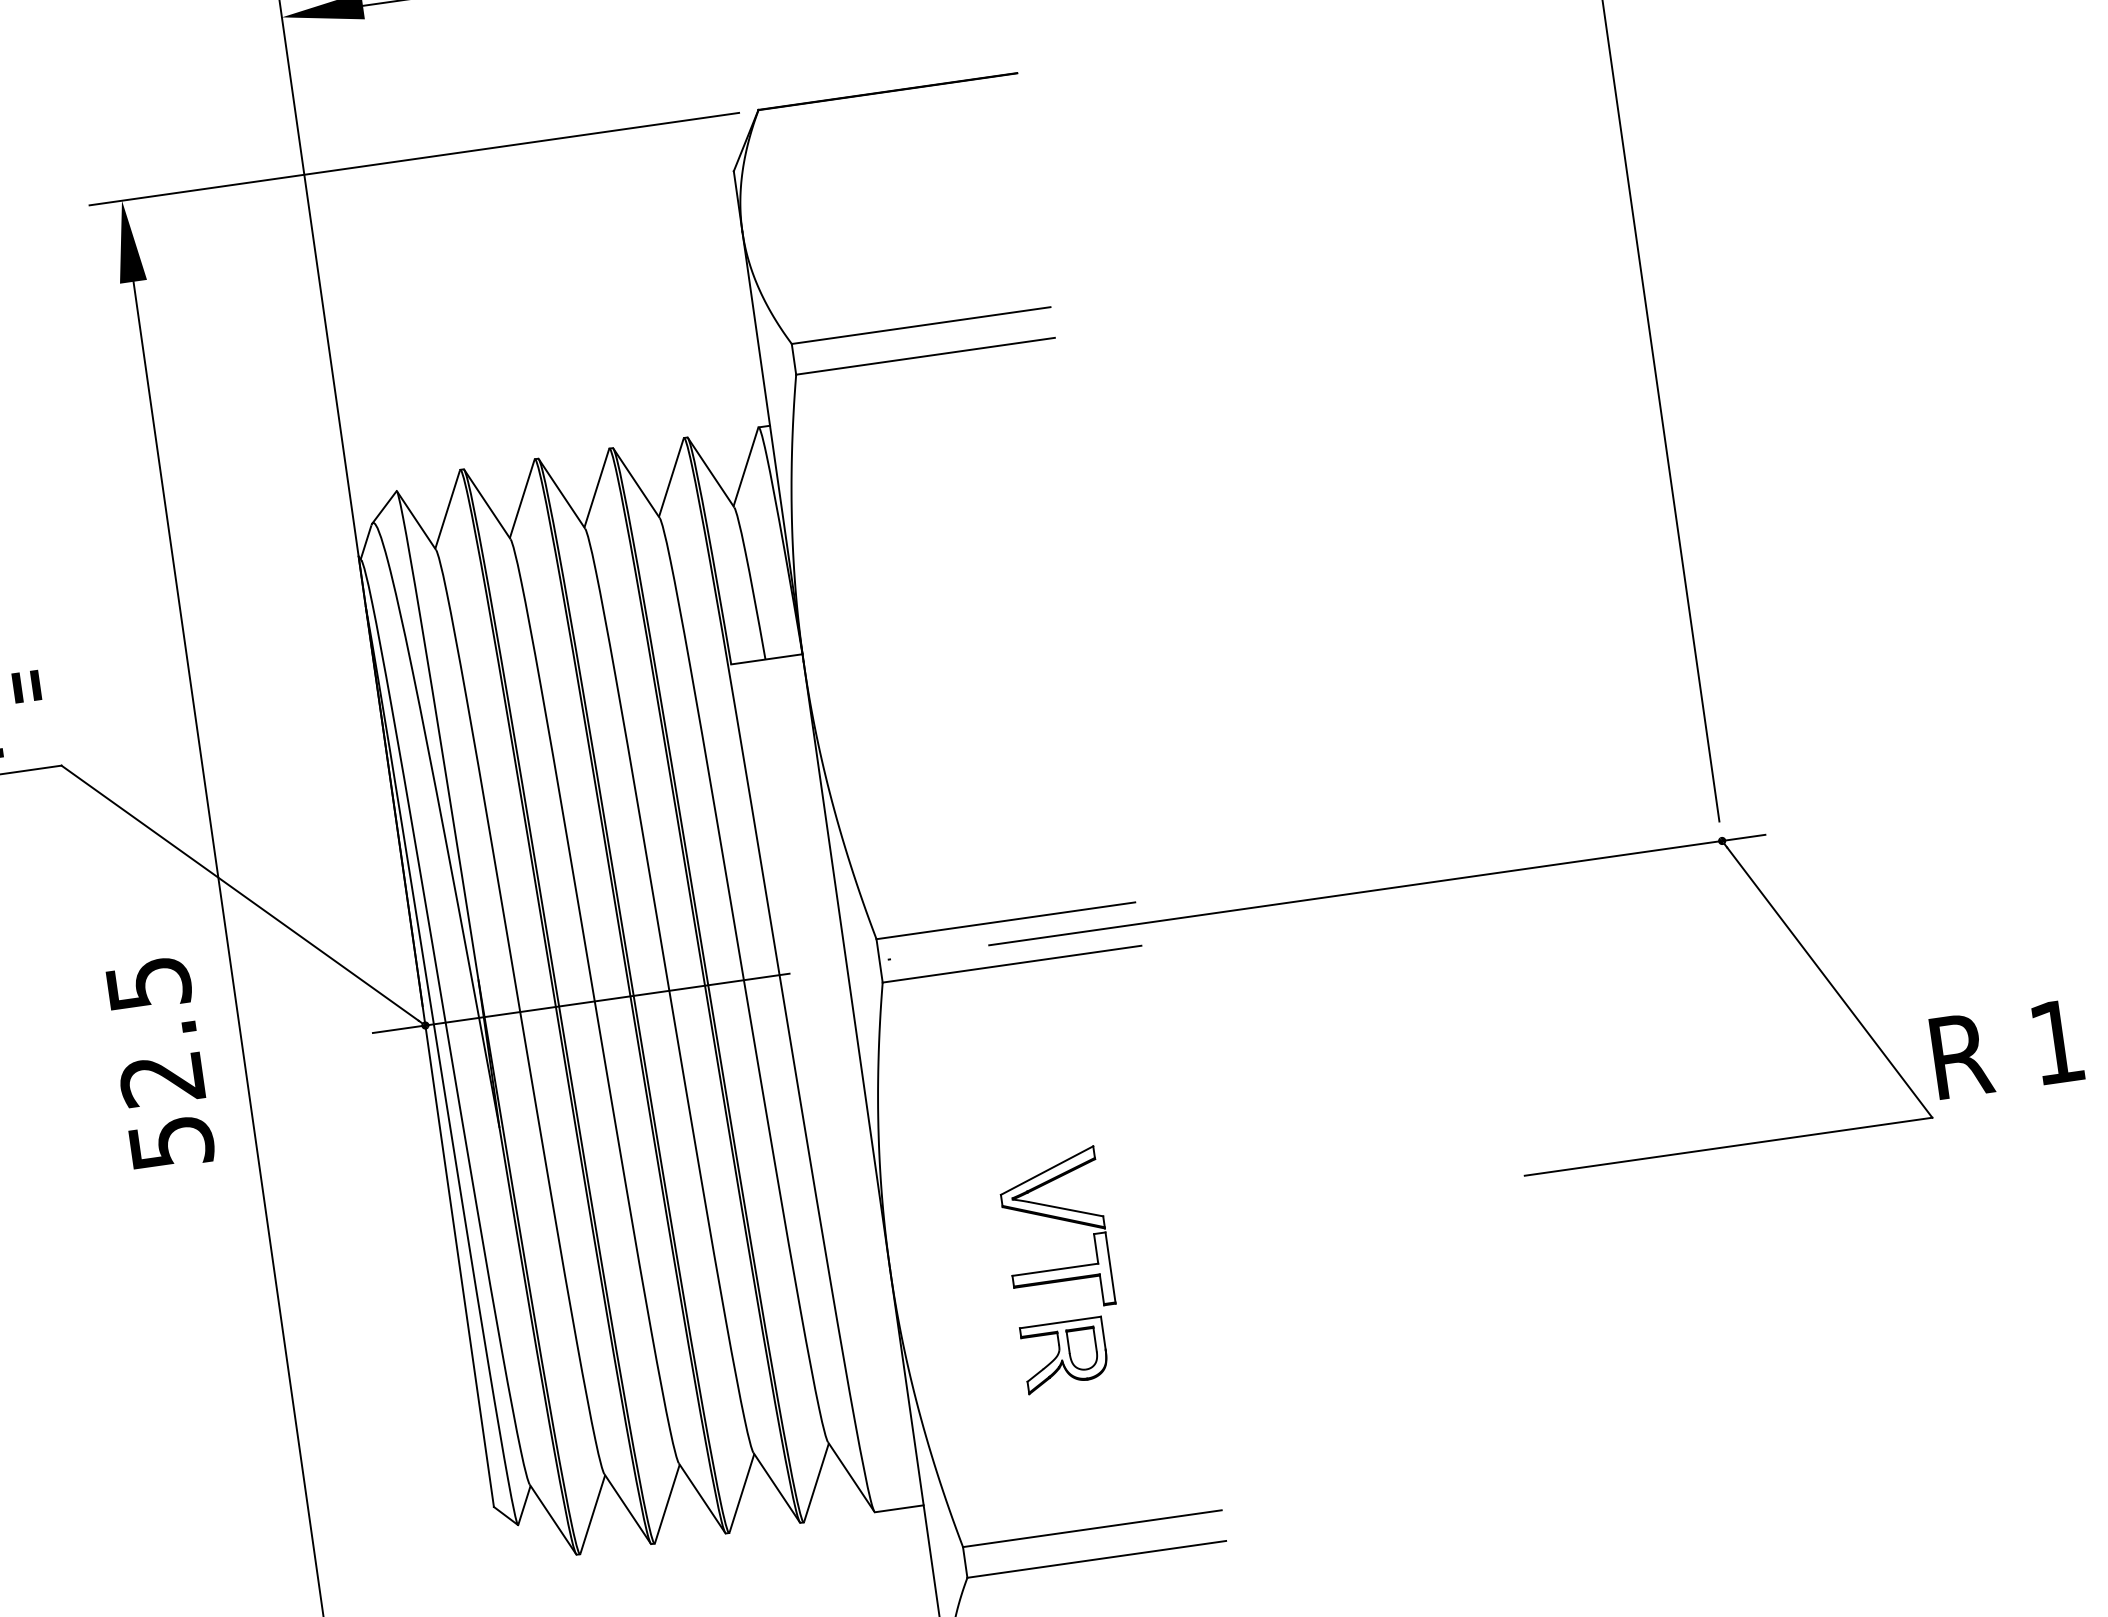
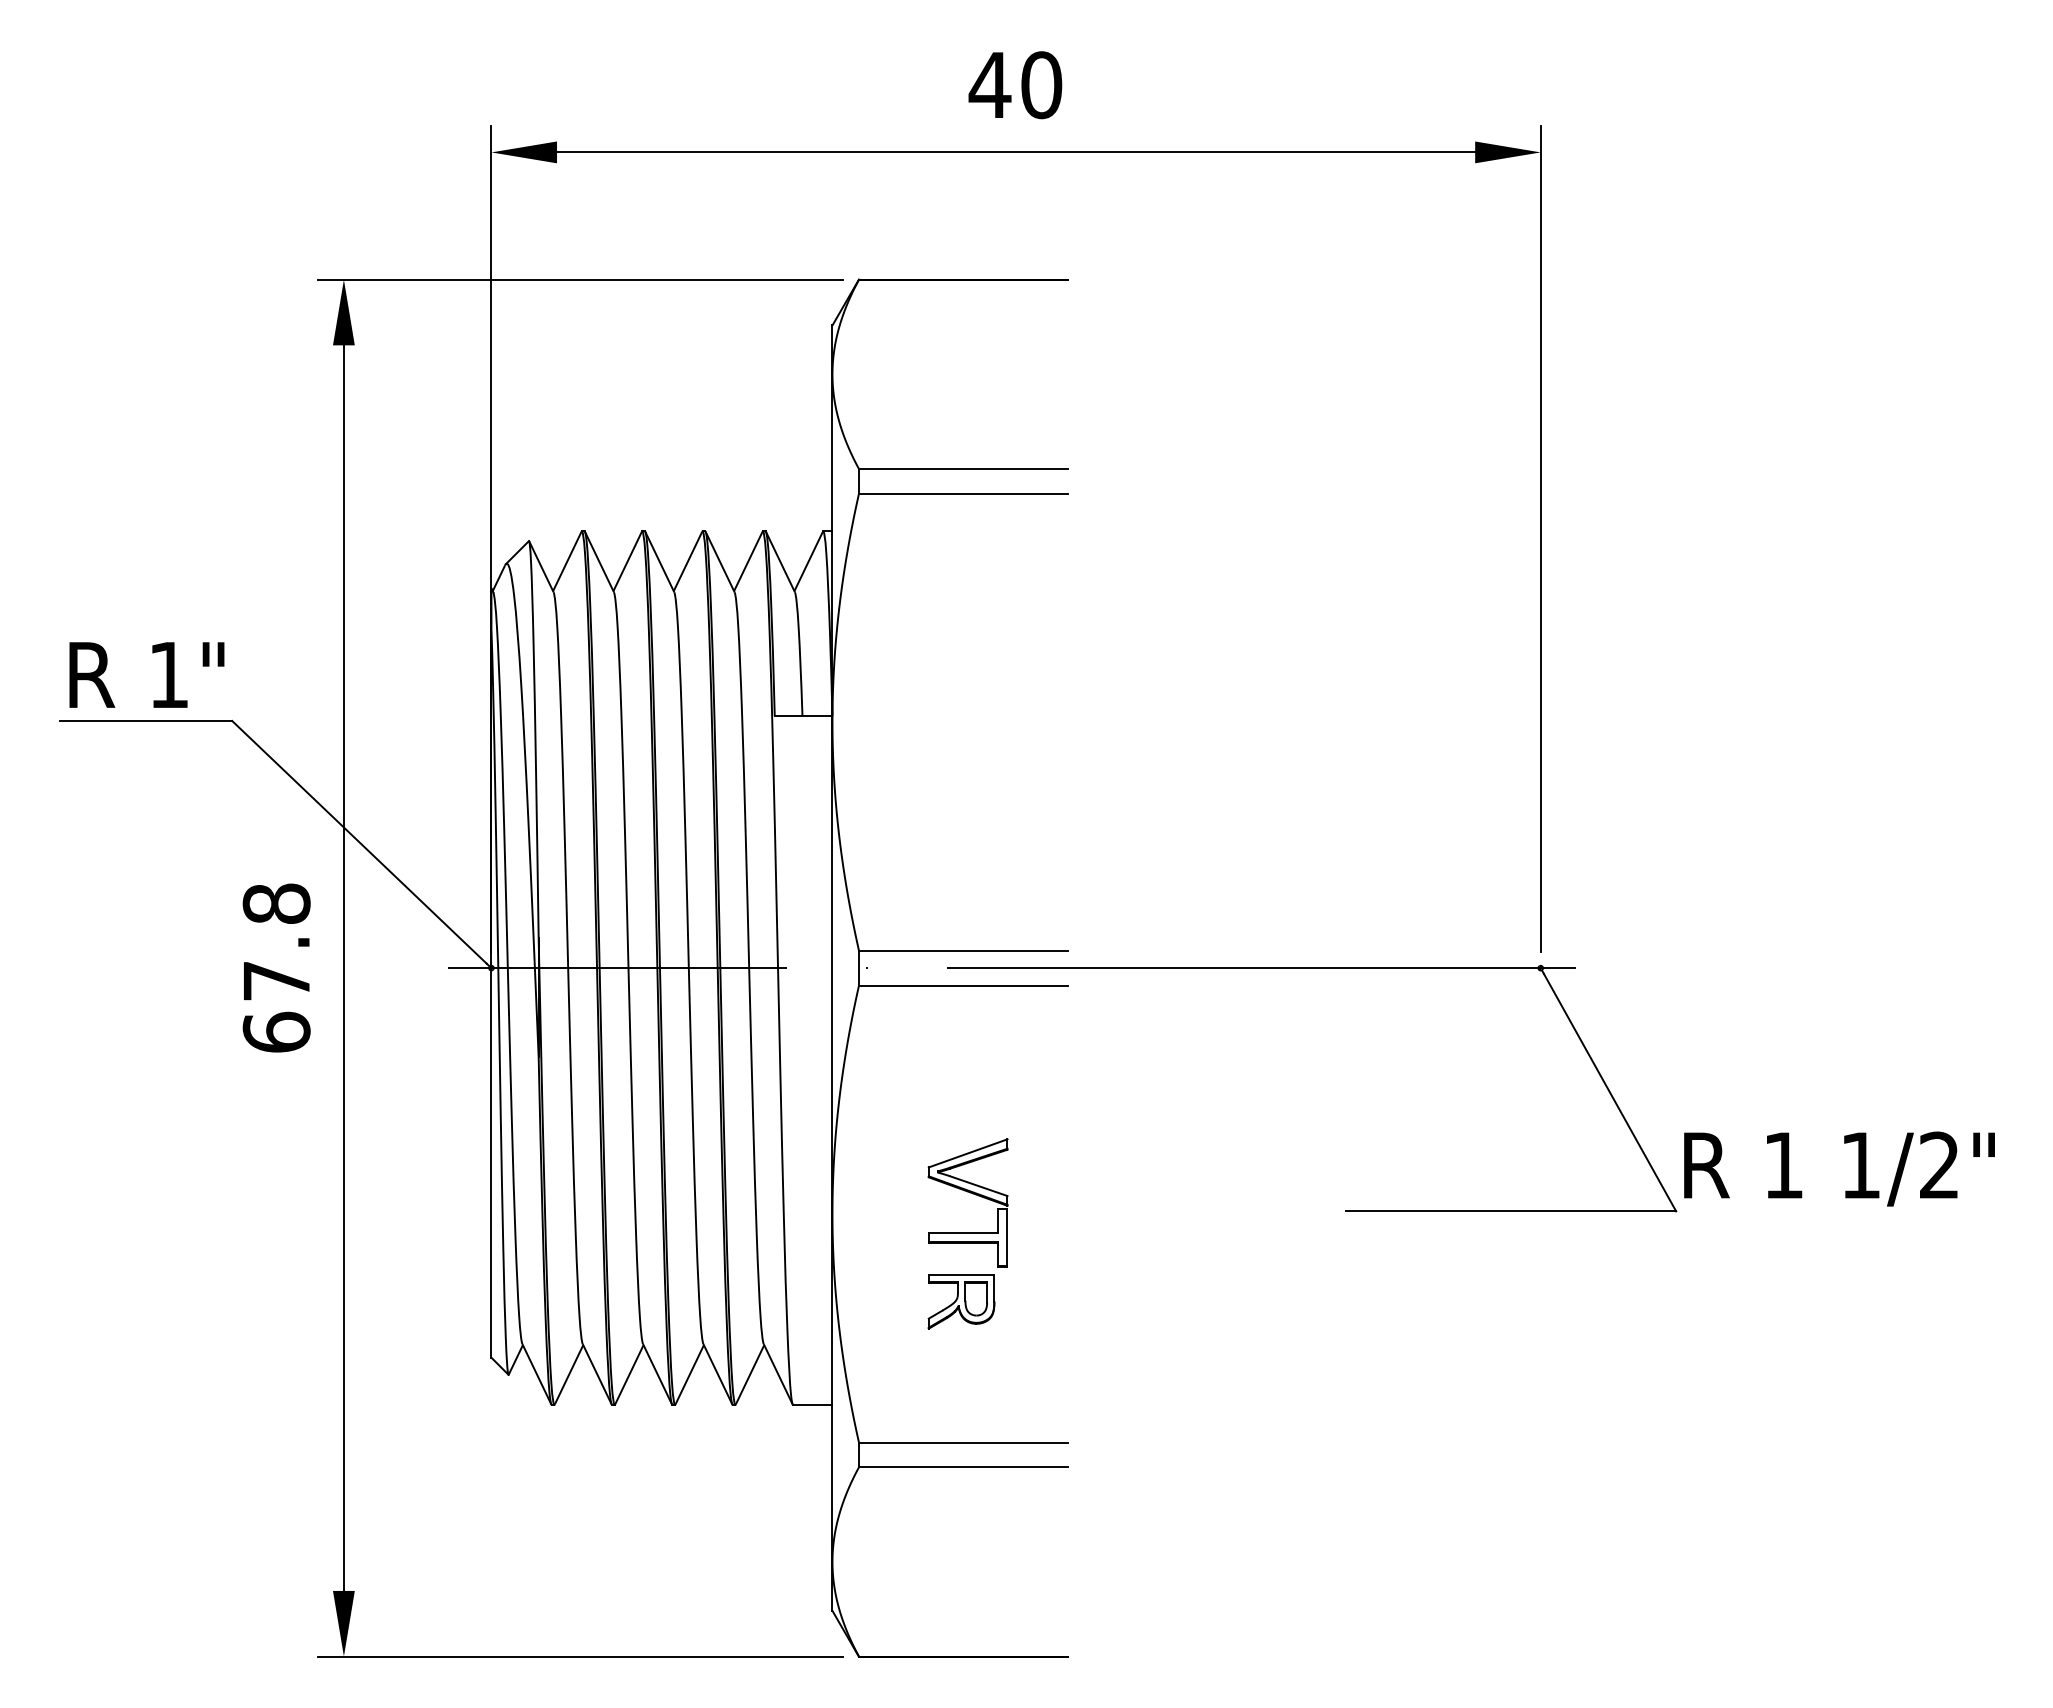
text: (159, 1062) -> (276, 967), 52.5 -> 67.8

